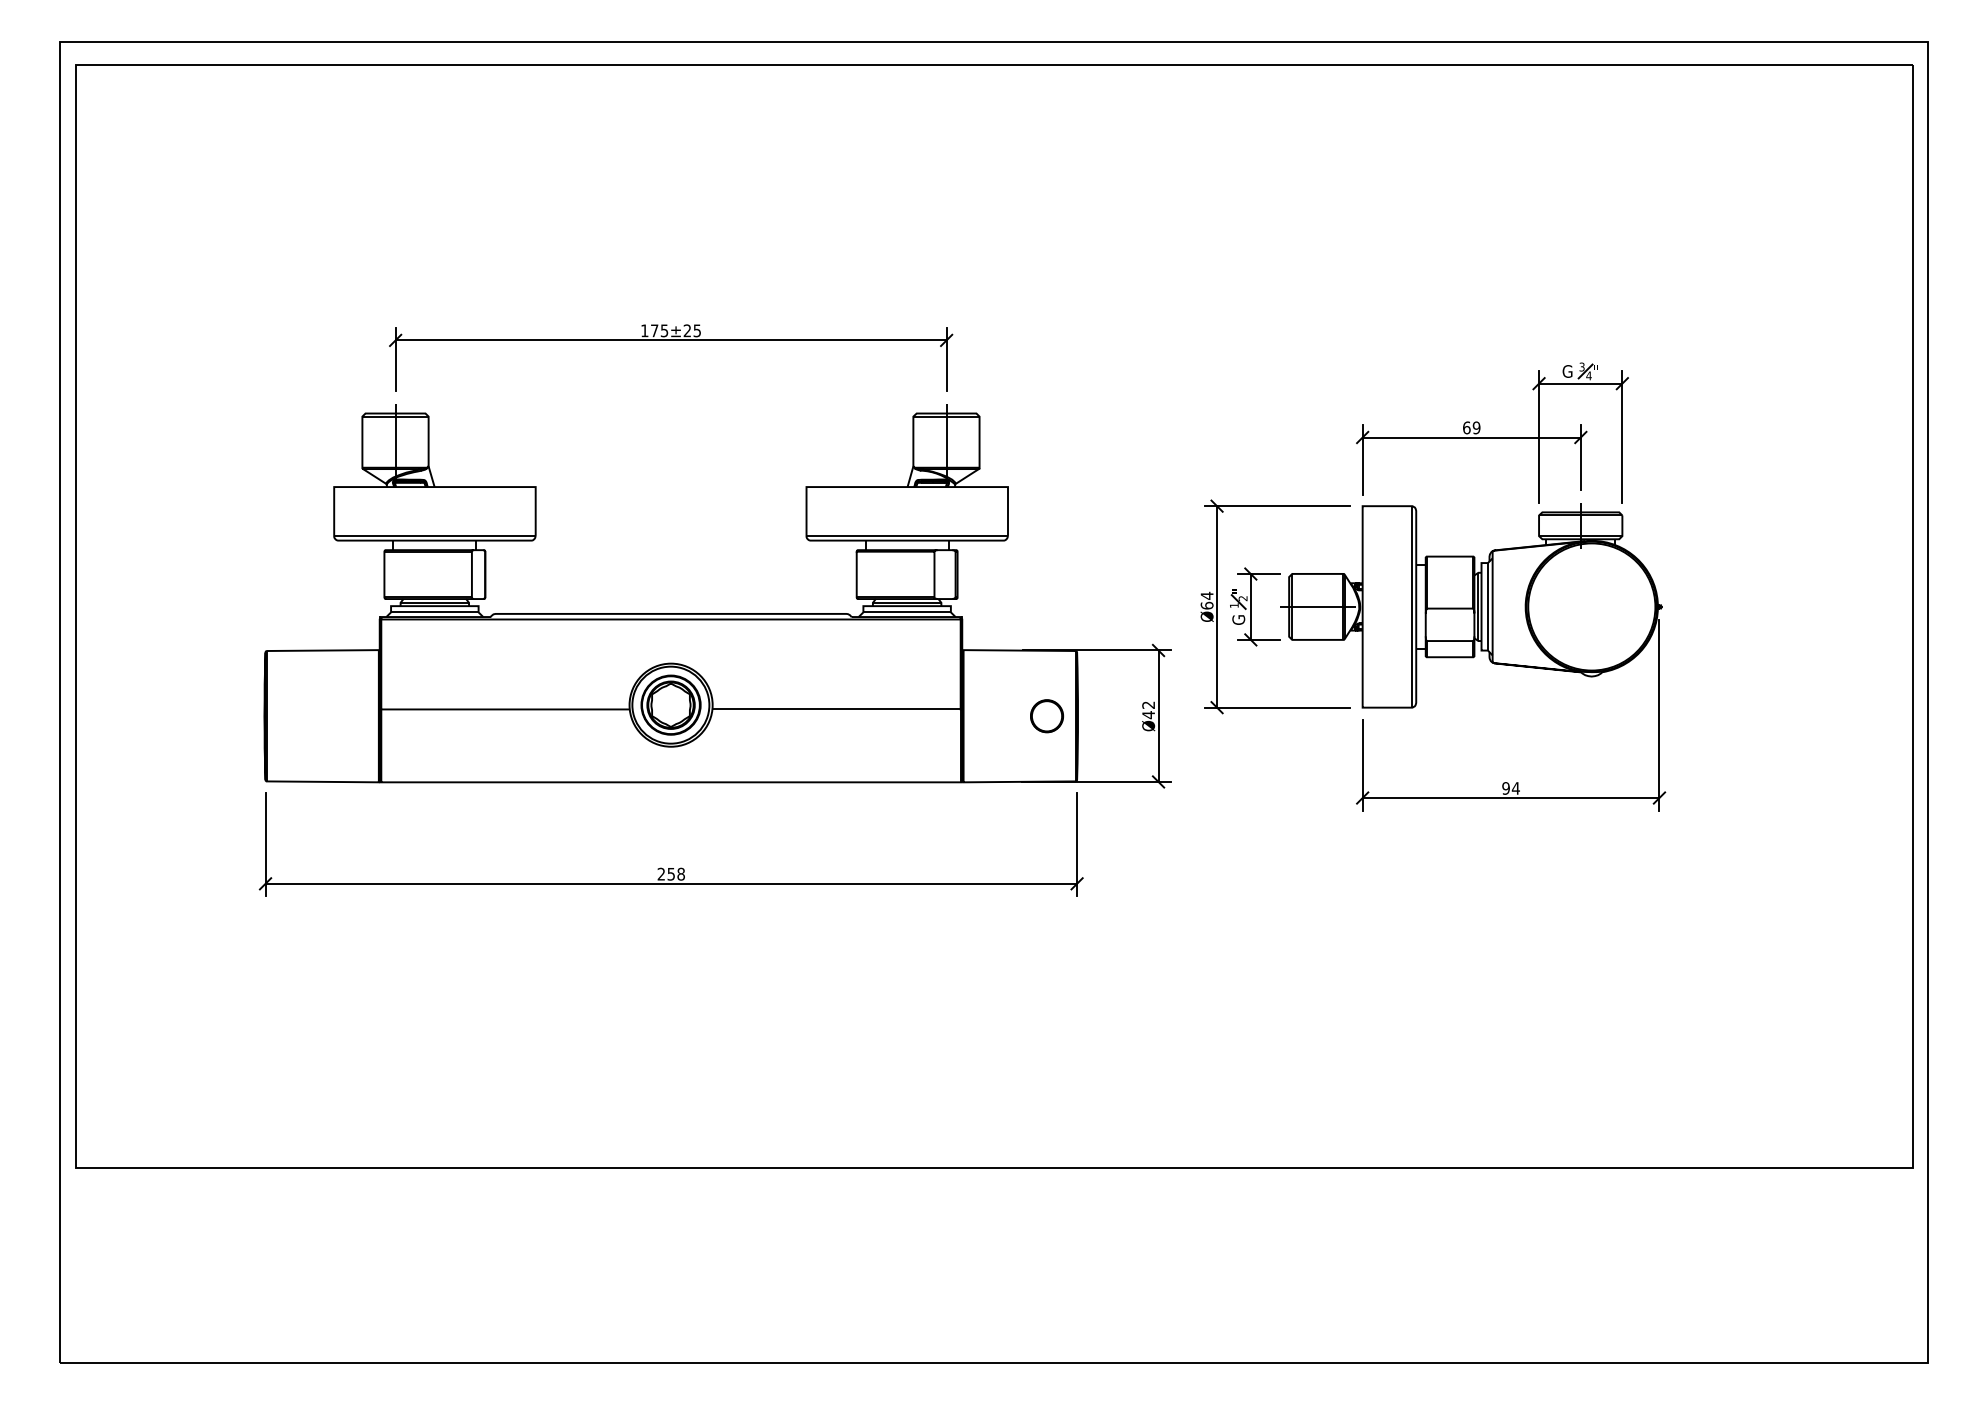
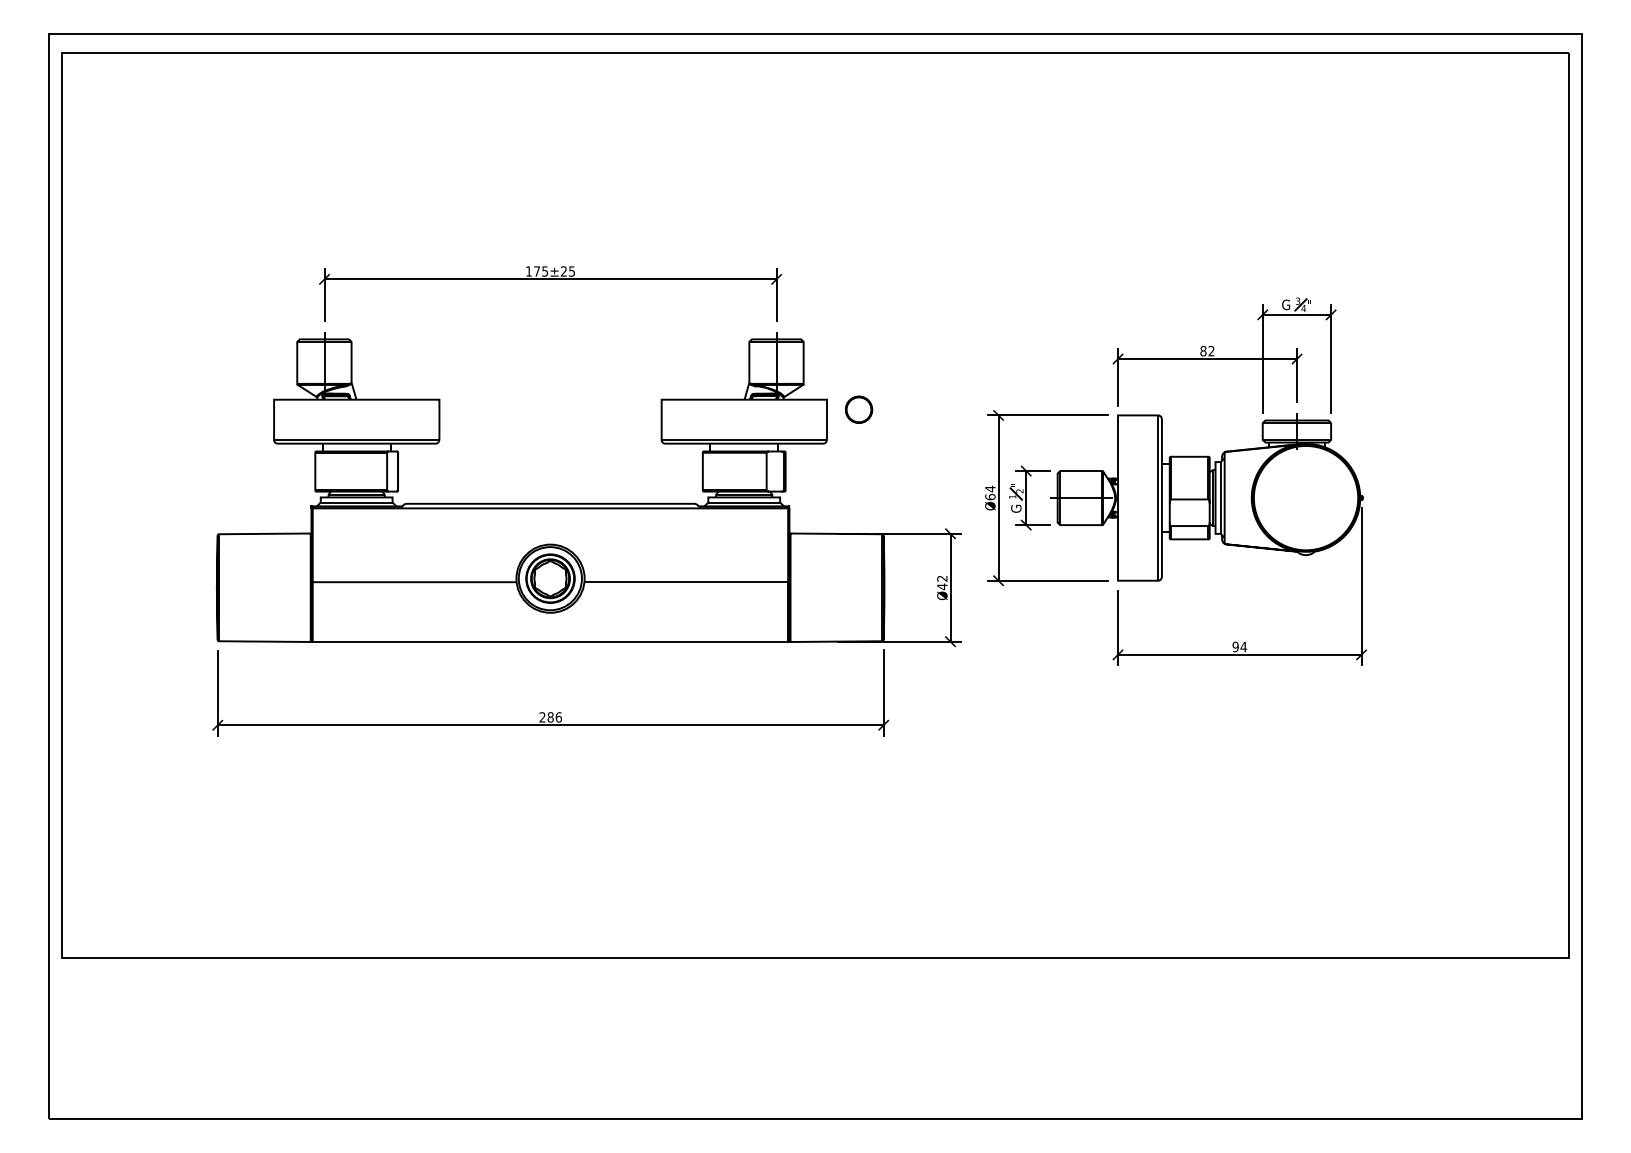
text: (1471, 427) -> (1207, 350), 69 -> 82
circle: (1047, 715) -> (859, 409), moved
text: (675, 874) -> (554, 717), 258 -> 286

